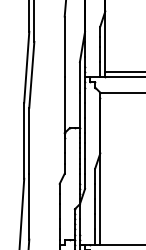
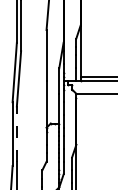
line: (29, 140) -> (17, 133), solid -> dashed

